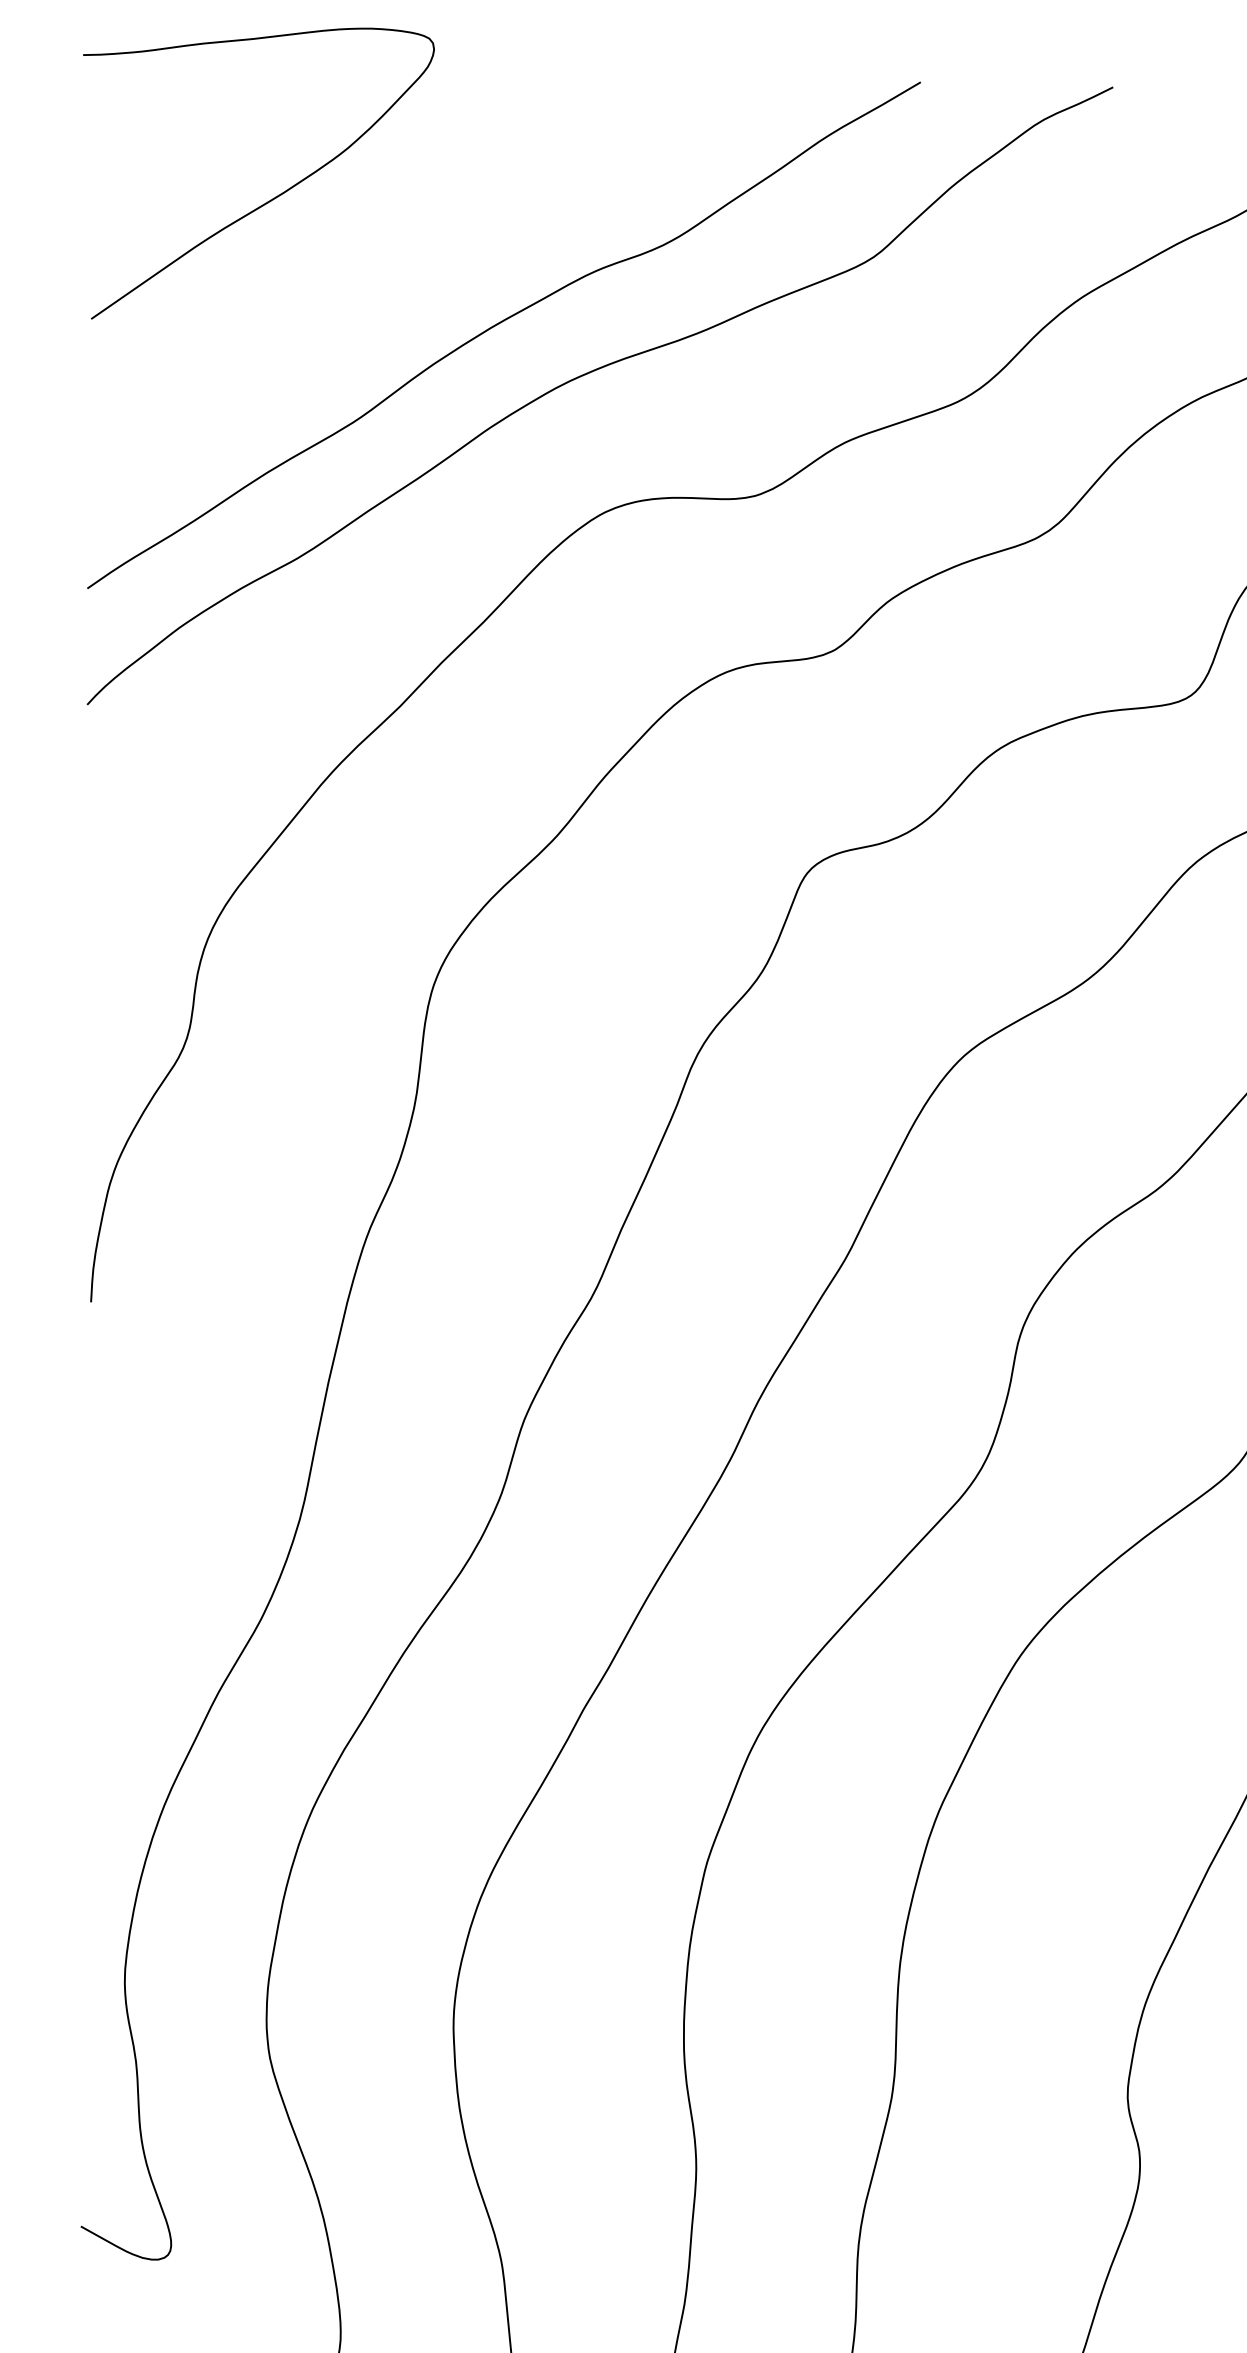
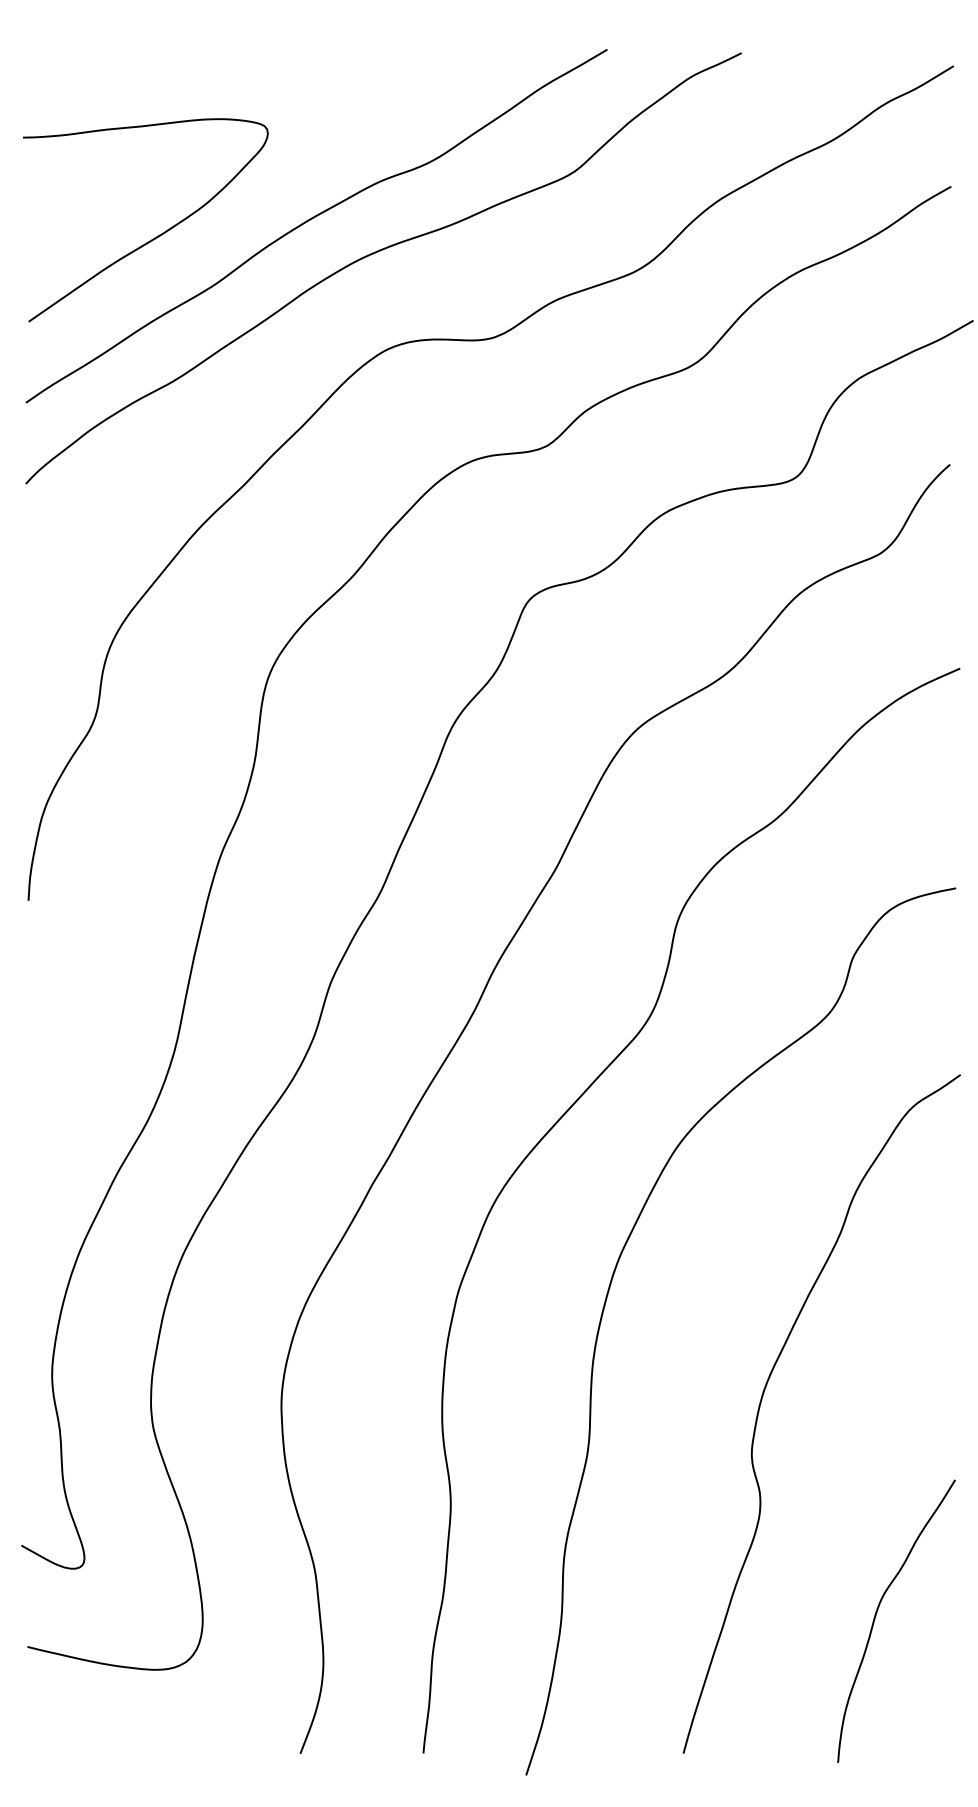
curve: (271, 198) -> (154, 237), moved

